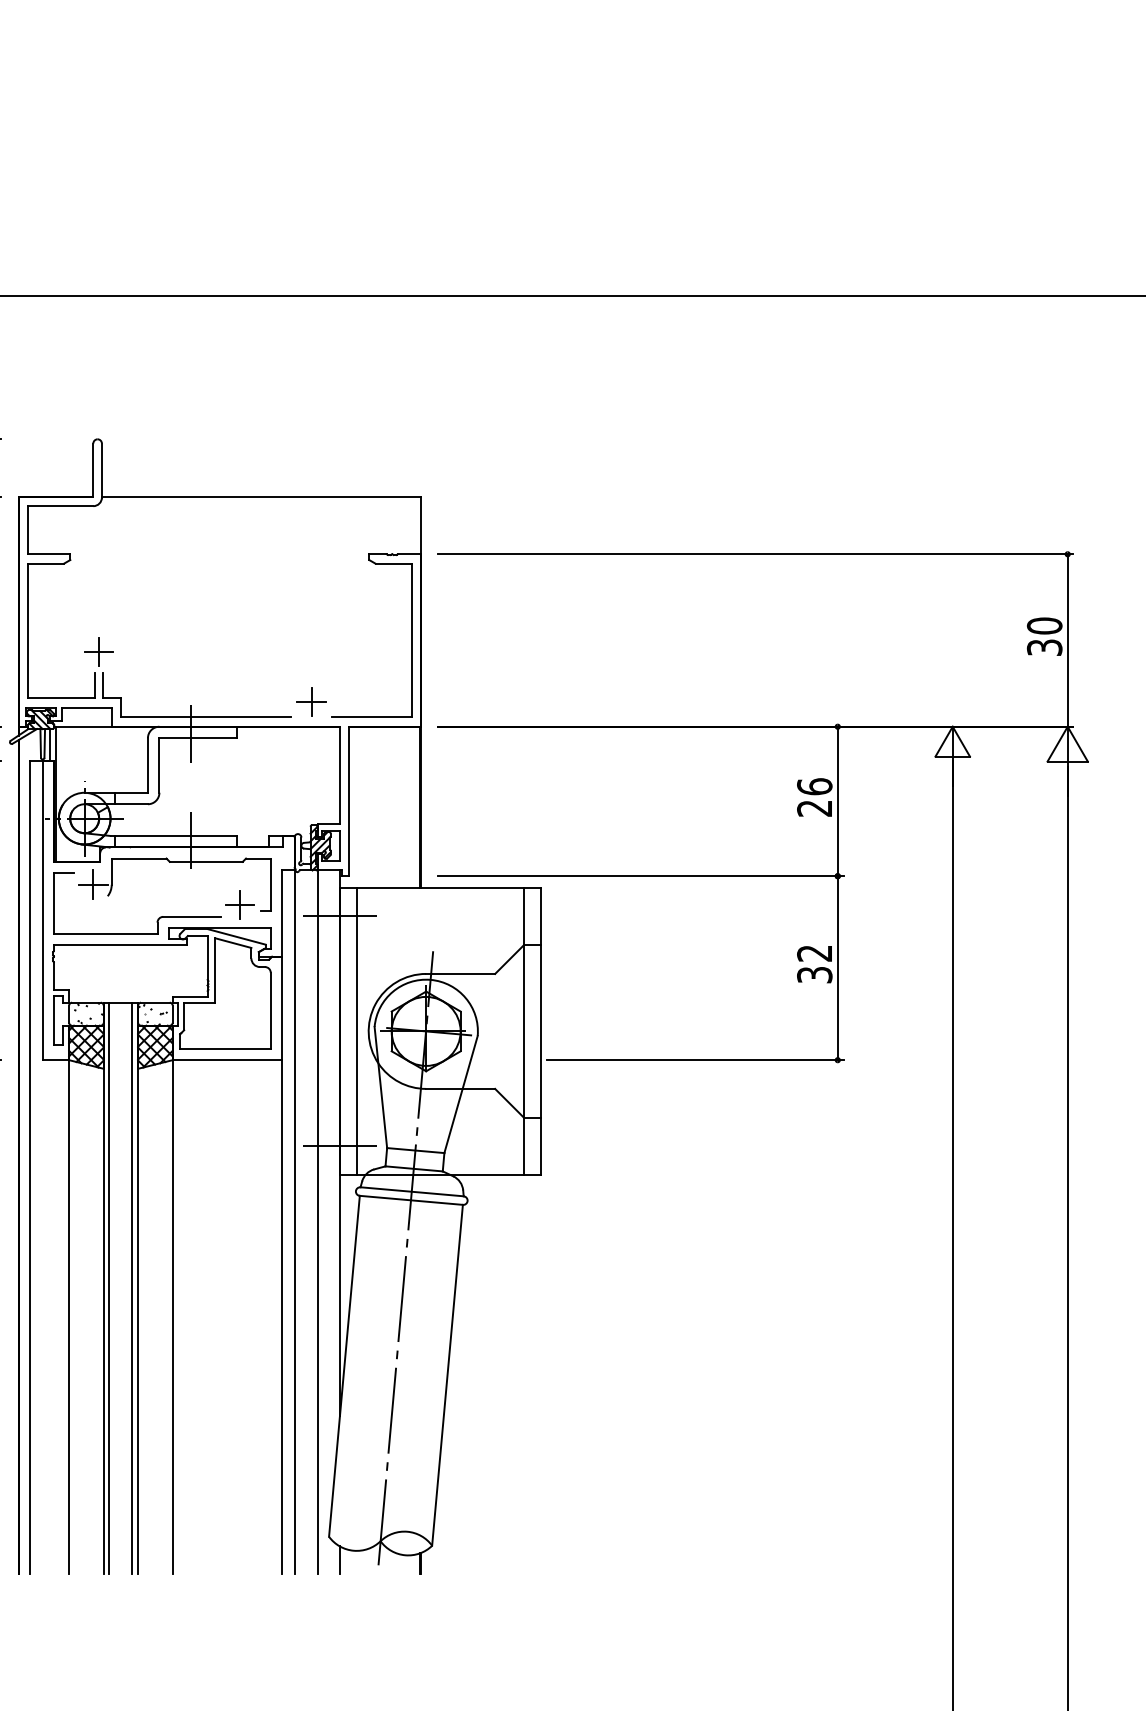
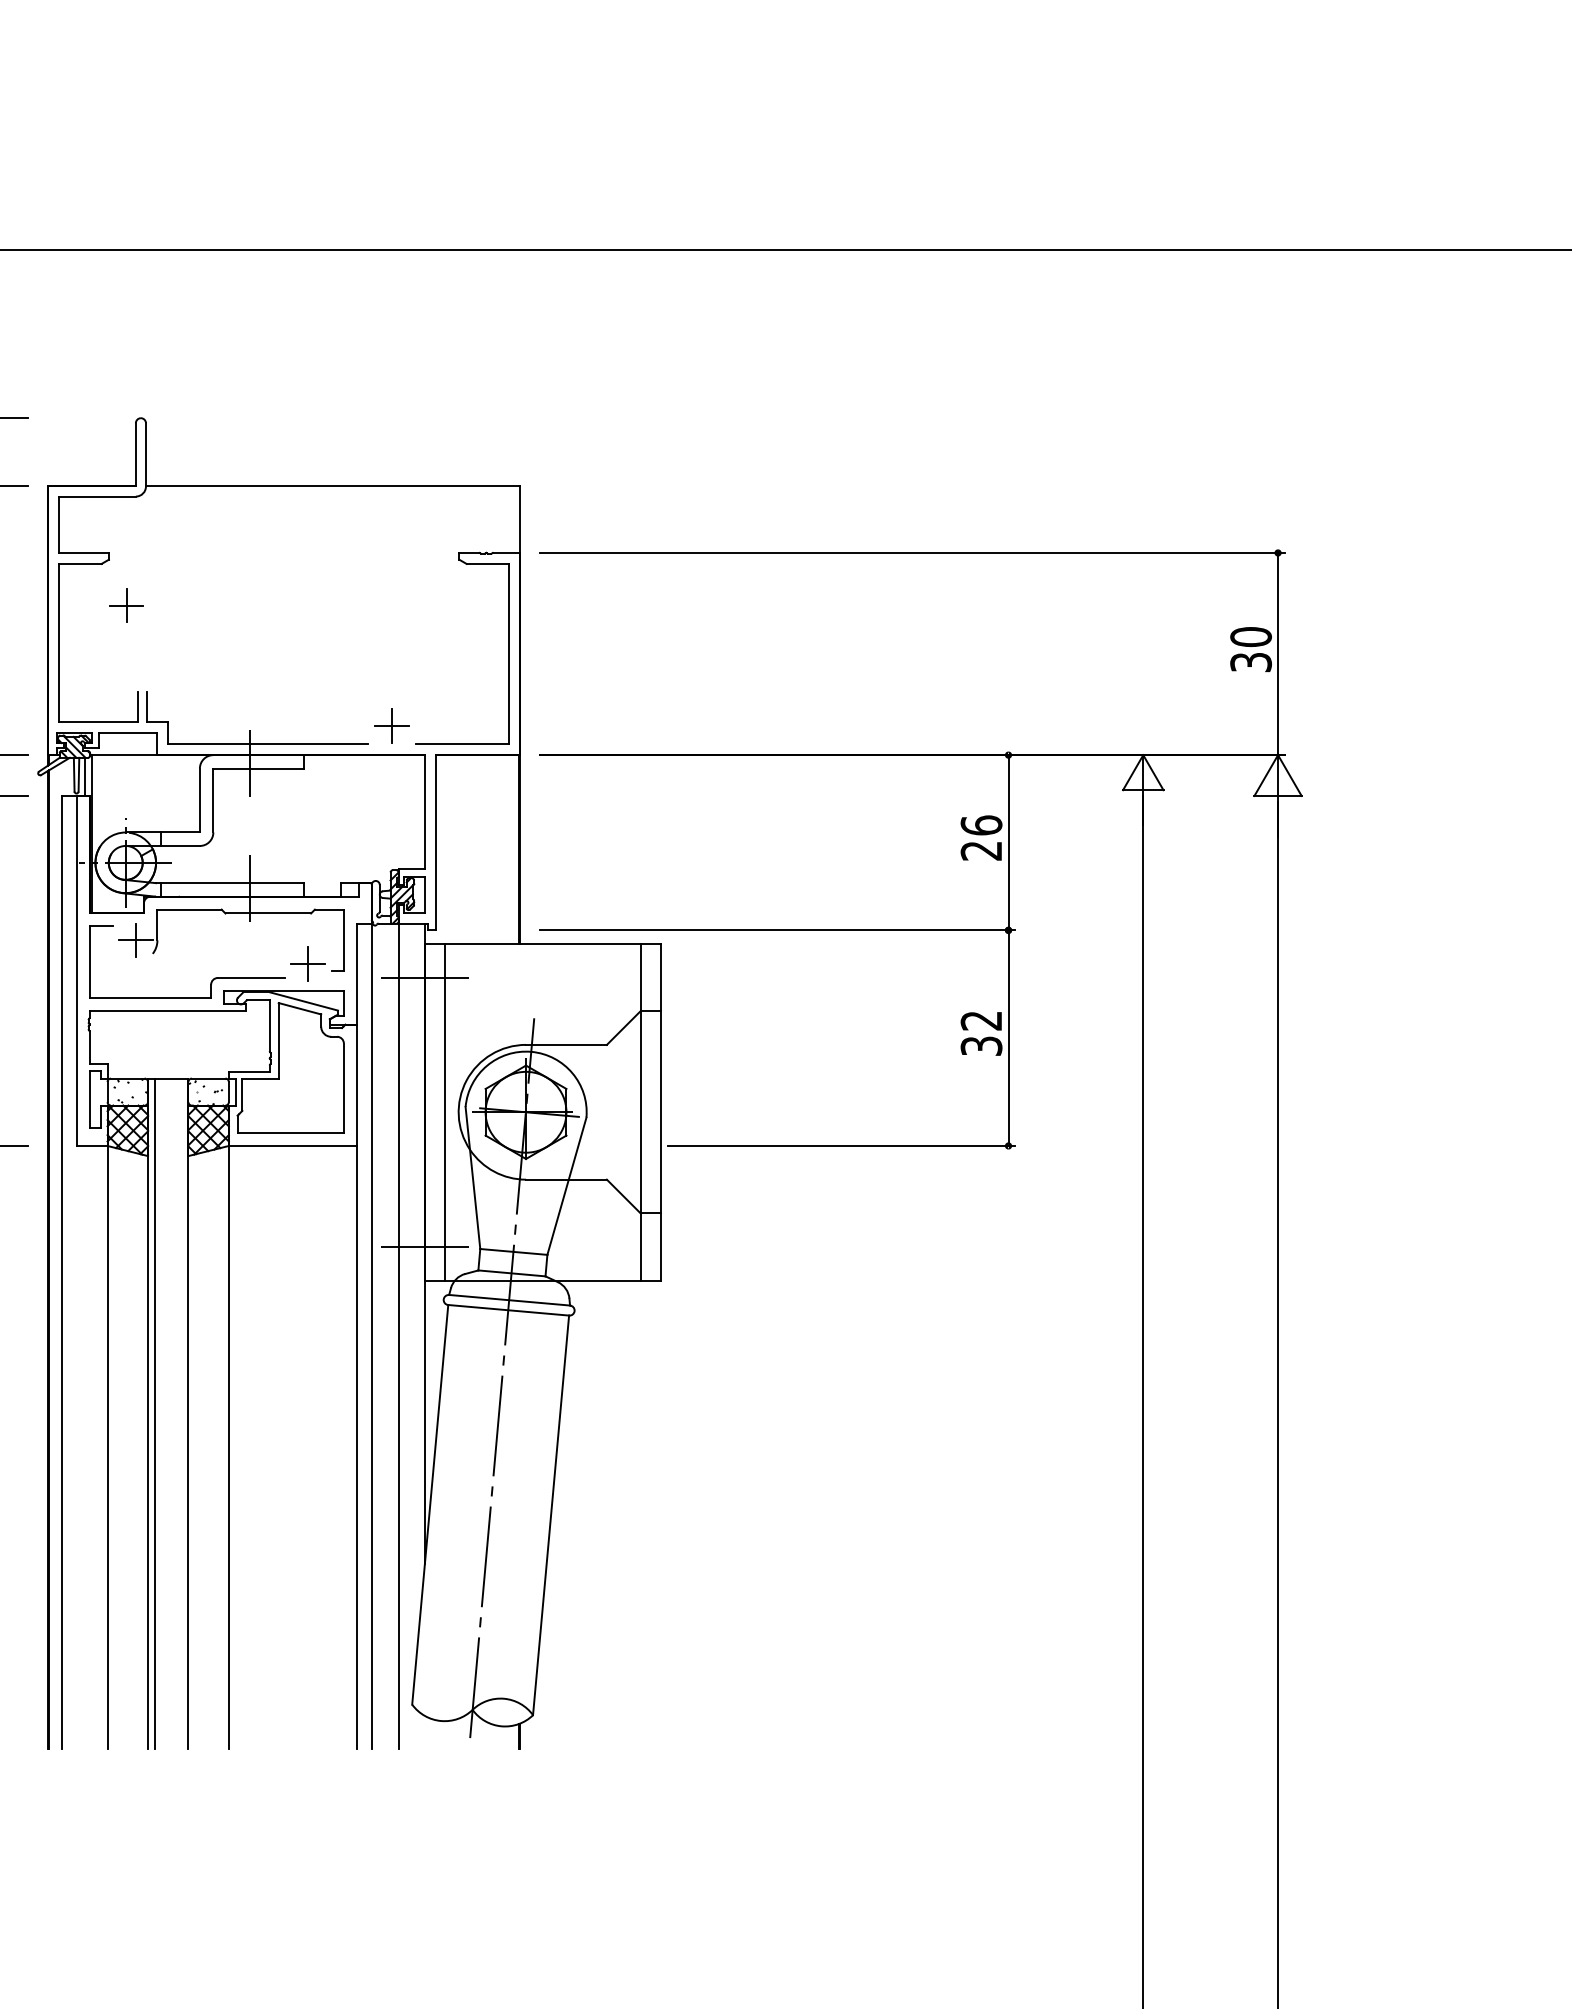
part: (98, 651) -> (126, 605), moved
line: (132, 1288) -> (181, 1413), removed
line: (339, 1559) -> (424, 1731), removed

